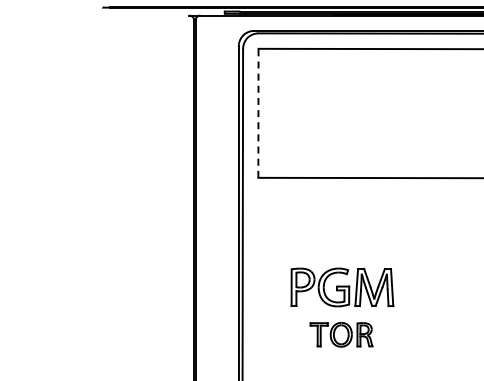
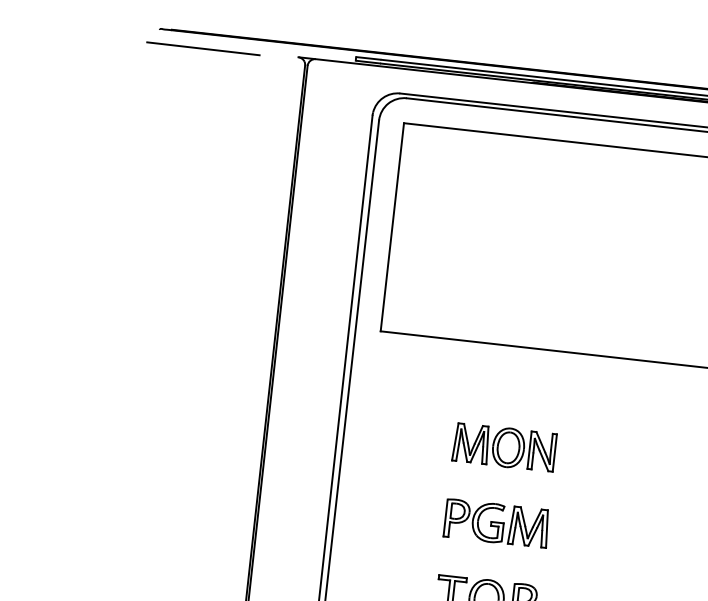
line: (130, 16) -> (203, 48), added
line: (258, 113) -> (392, 227), dashed -> solid
part: (341, 240) -> (503, 447), added
part: (342, 287) -> (496, 523), size x0.62

